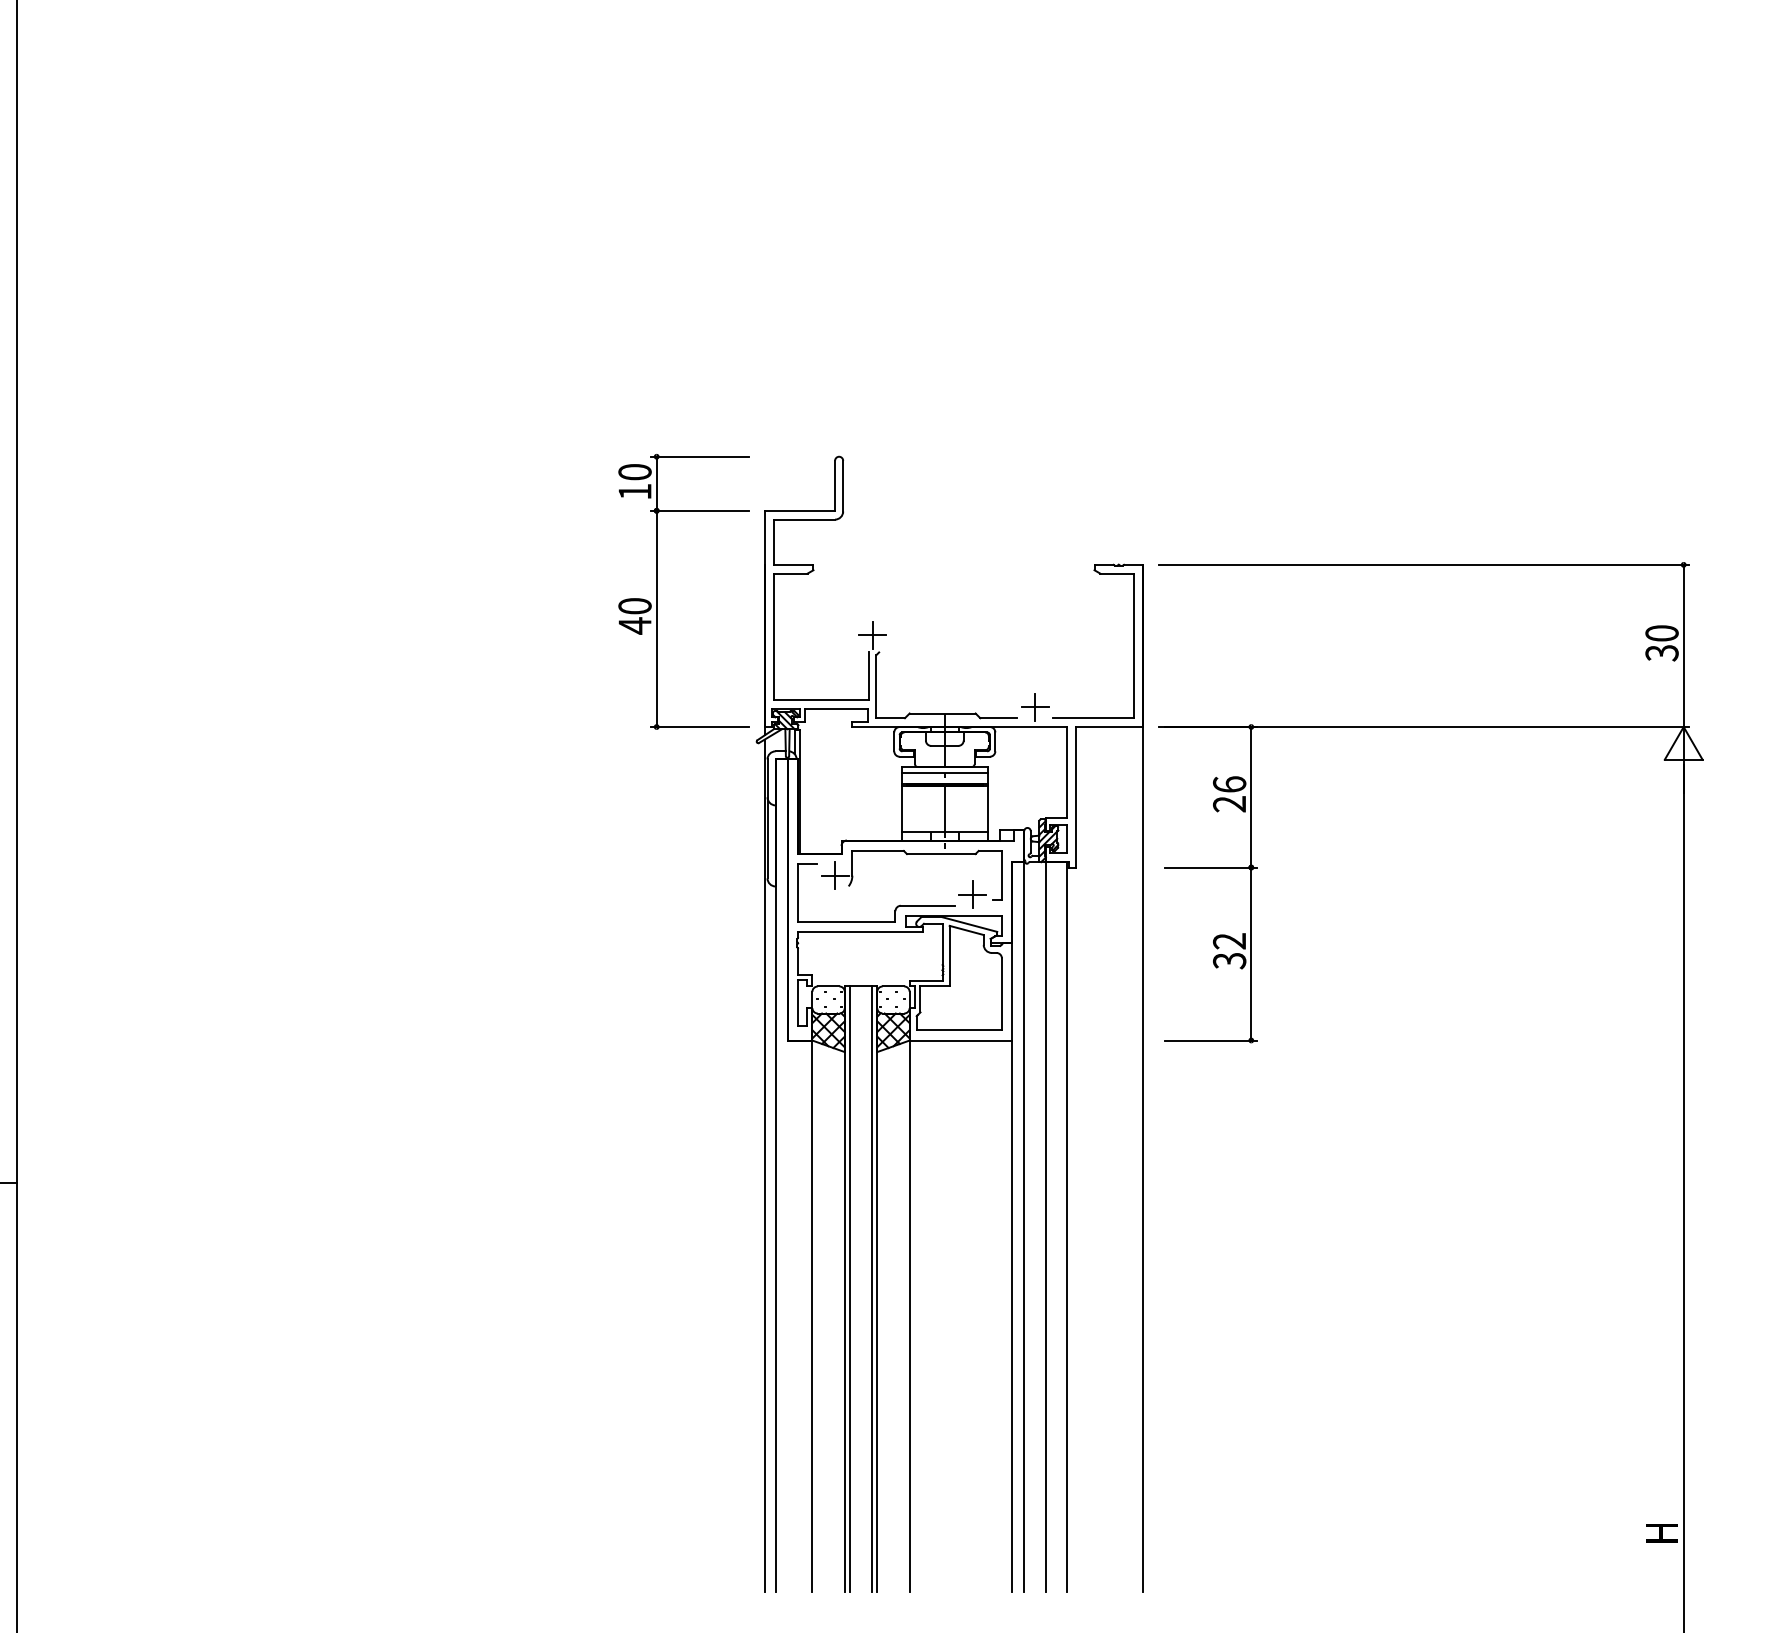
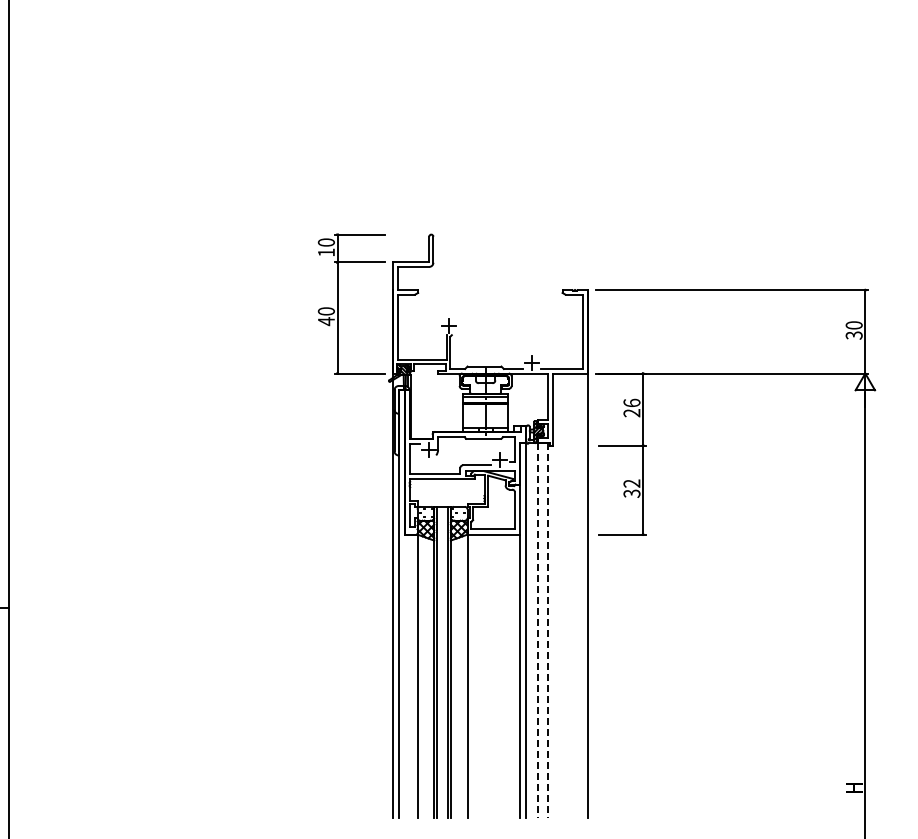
line: (1045, 1227) -> (537, 630), solid -> dashed
line: (1067, 1227) -> (548, 630), solid -> dashed

